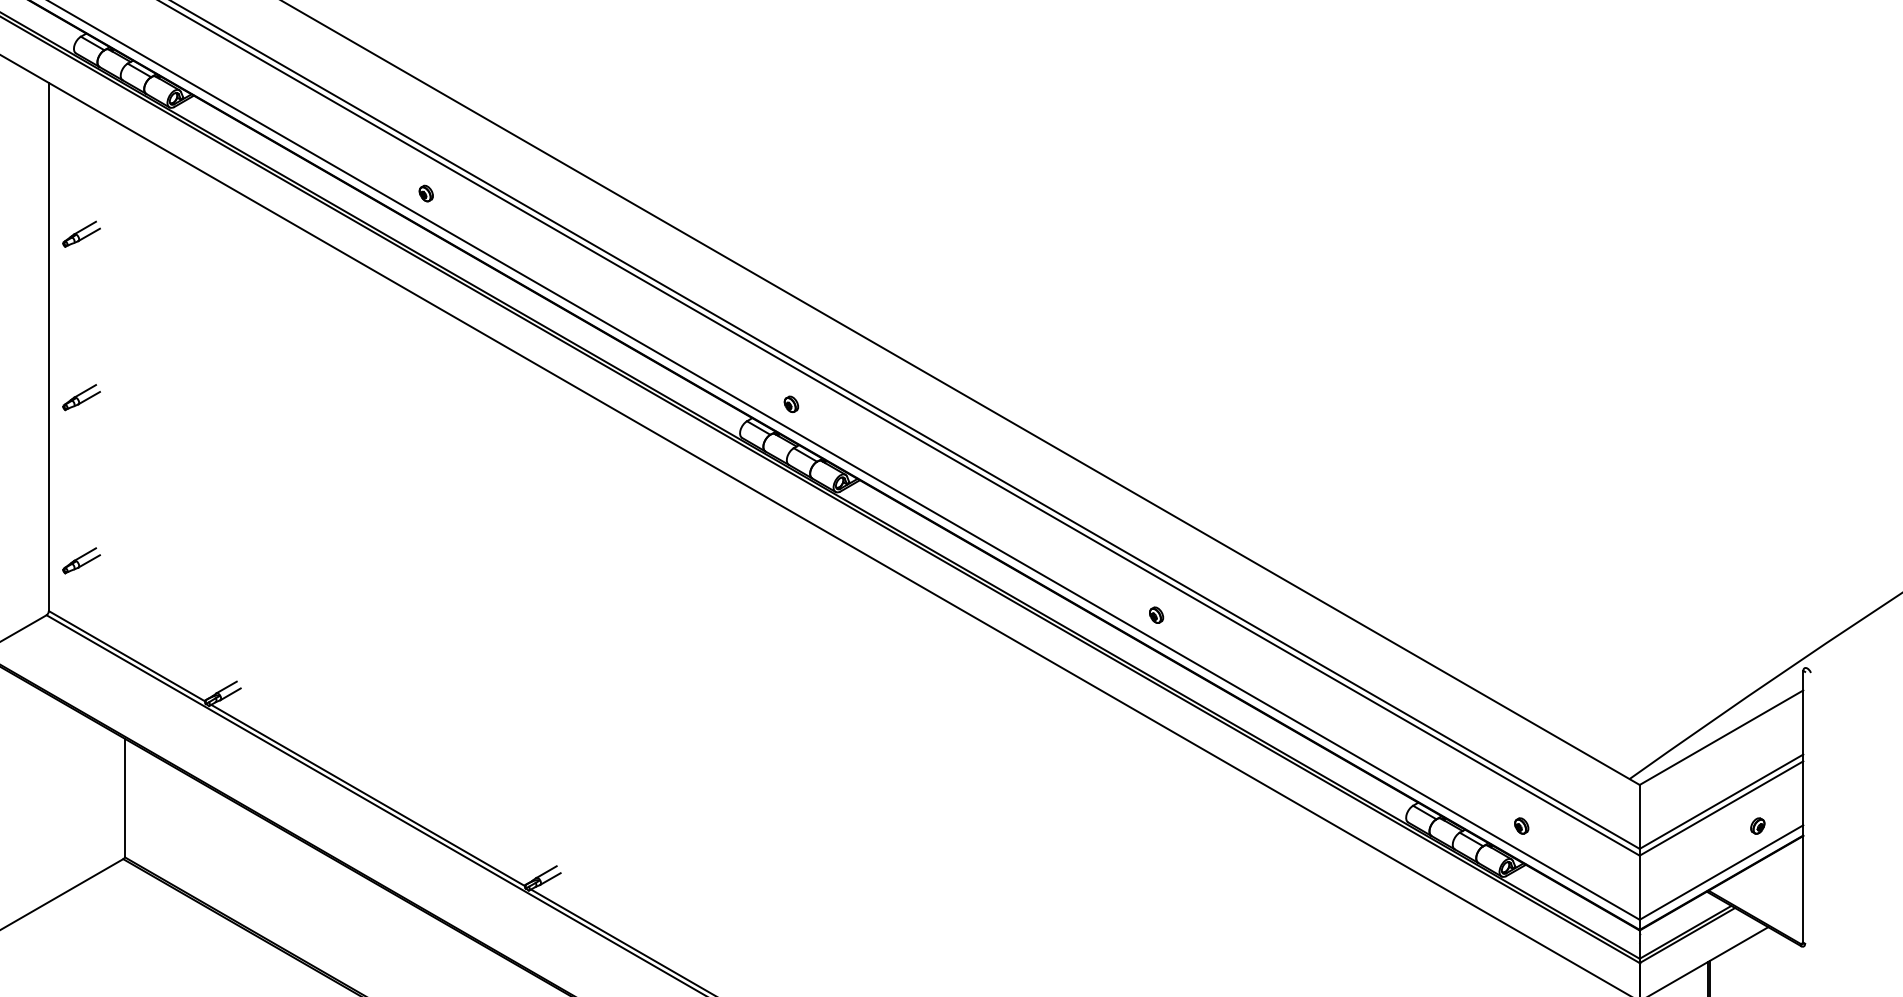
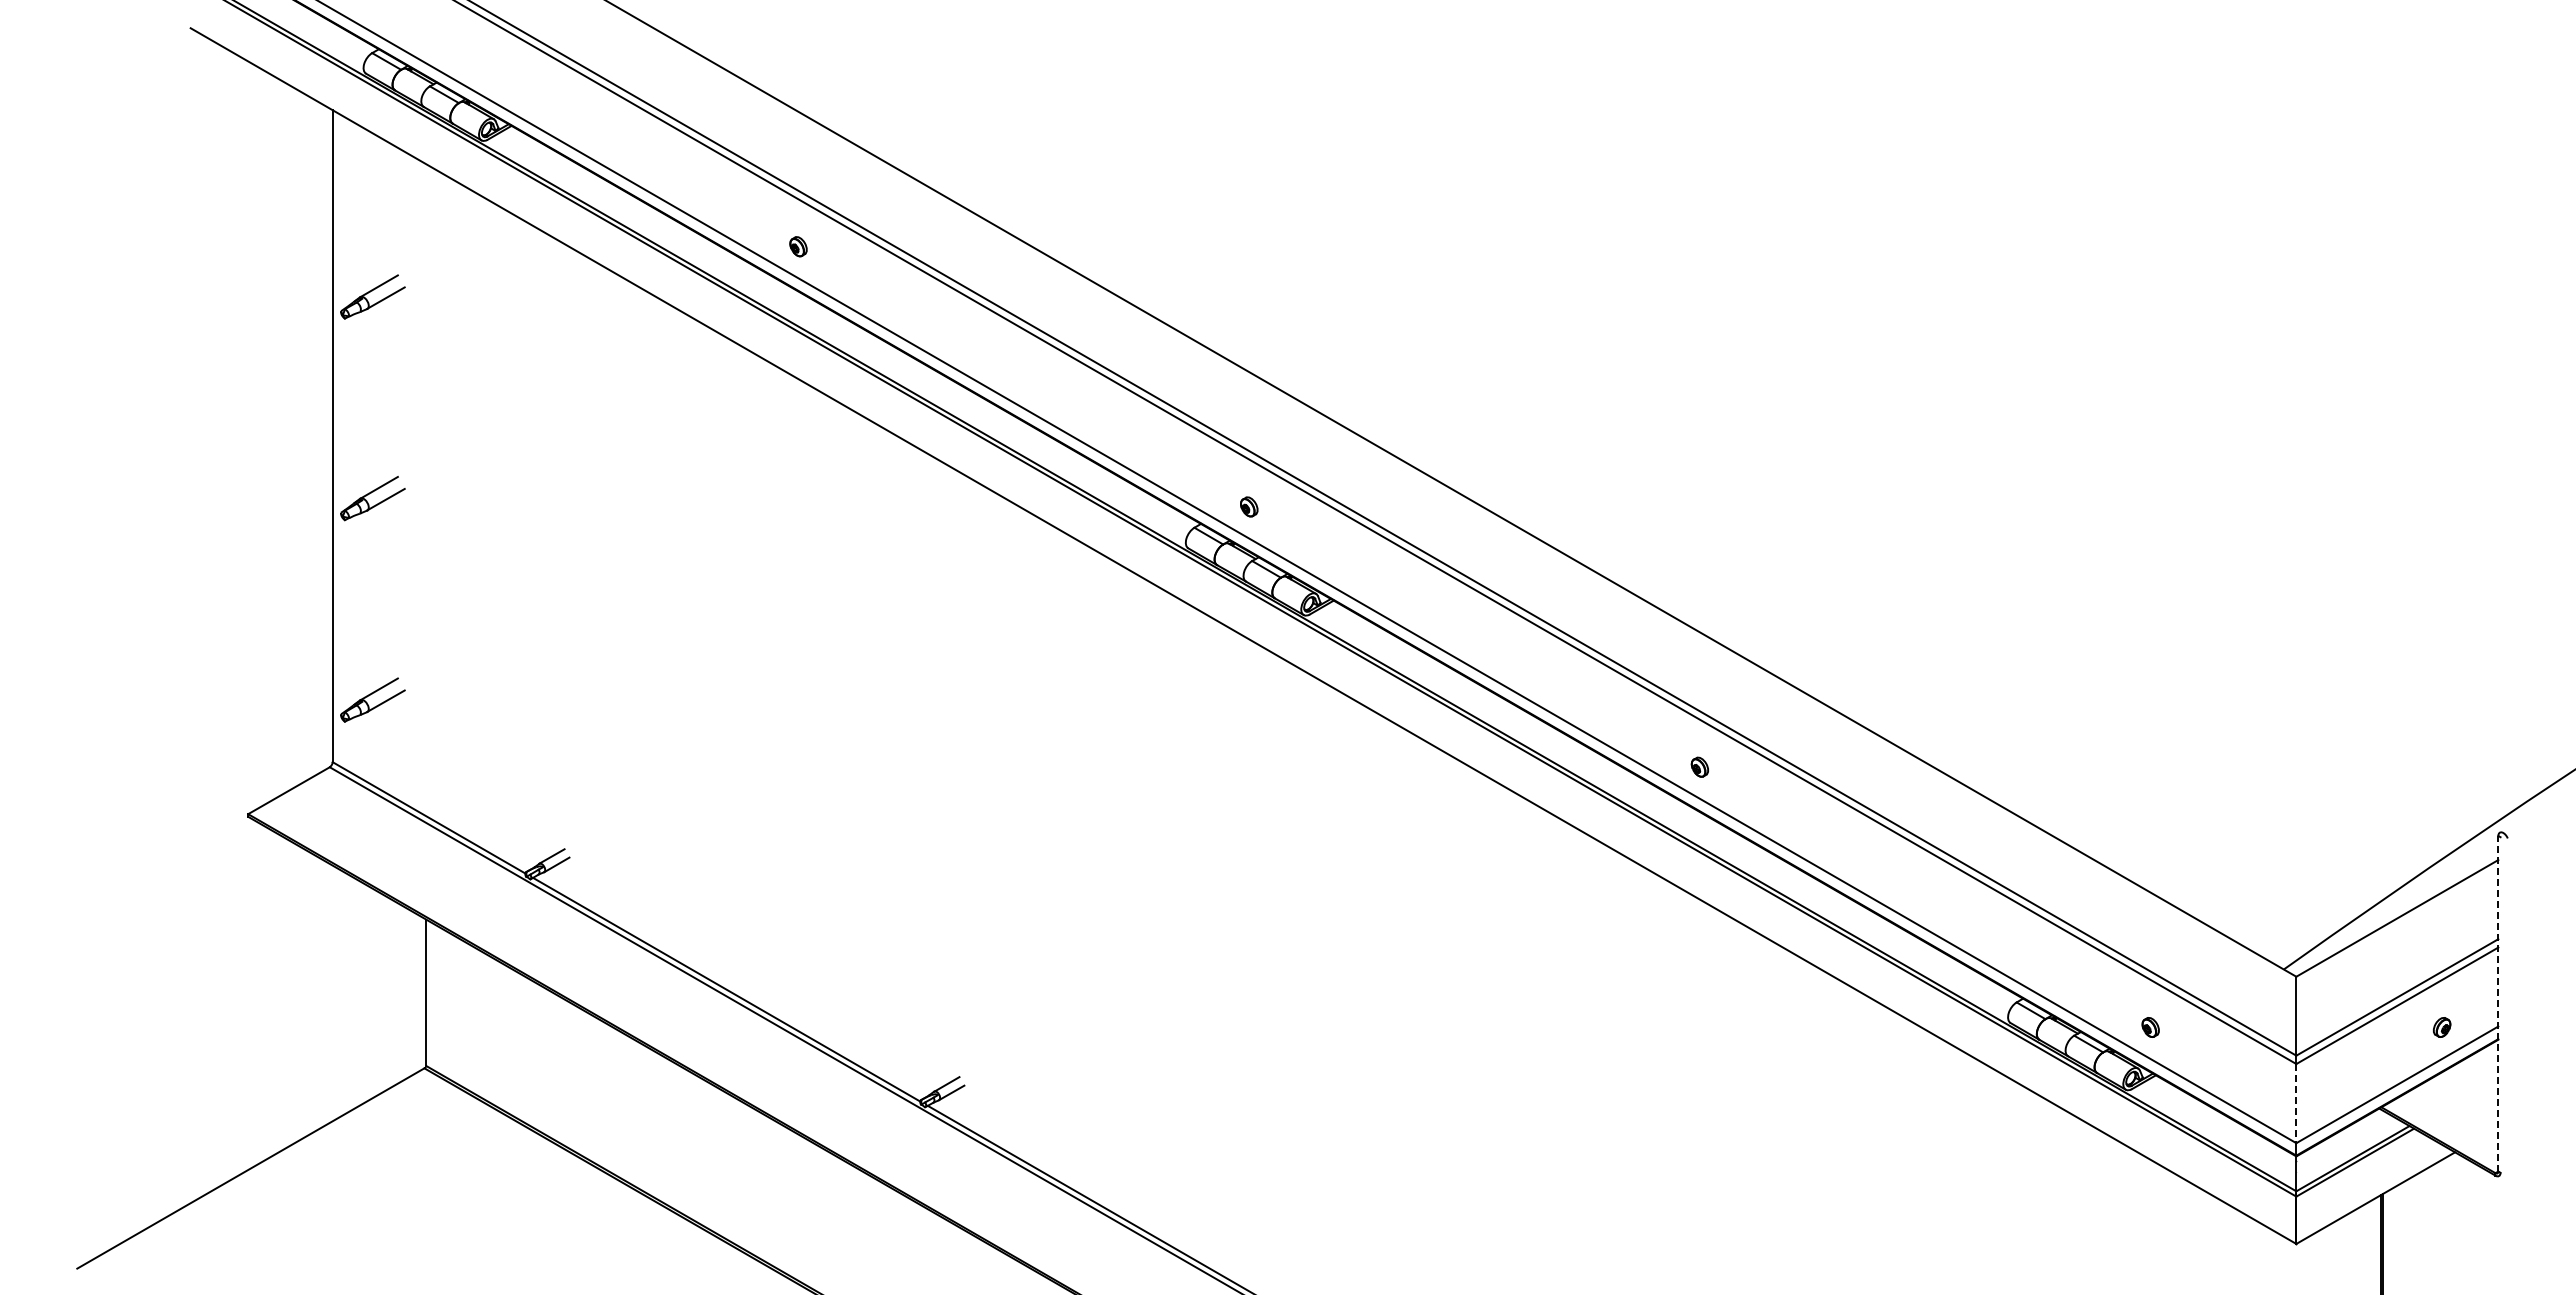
part: (81, 233) -> (372, 296), size x1.4
part: (81, 397) -> (372, 498), size x1.4
part: (81, 560) -> (372, 699), size x1.4
line: (1803, 806) -> (2498, 1003), solid -> dashed
line: (1639, 887) -> (2296, 1103), solid -> dashed

